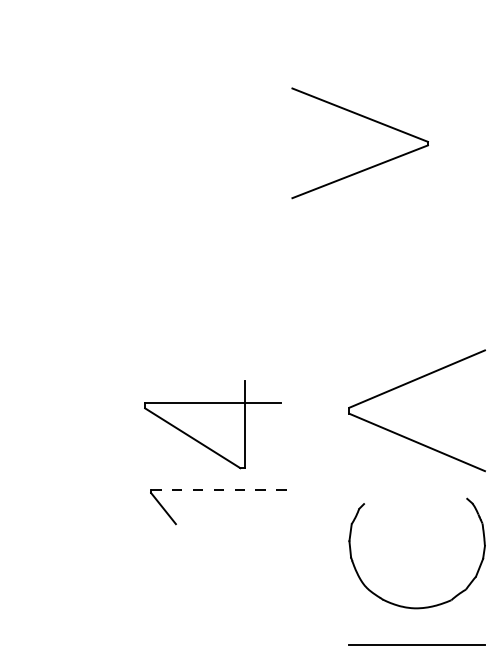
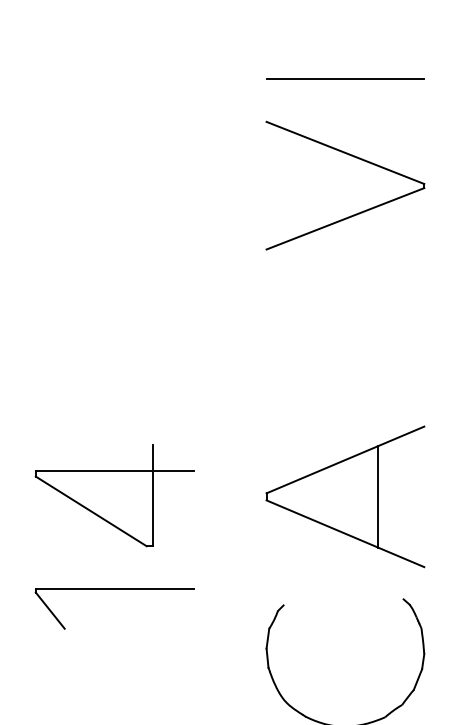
line: (416, 51) -> (344, 78), added
part: (370, 120) -> (357, 159), moved
line: (445, 410) -> (378, 496), added
part: (212, 424) -> (114, 495), moved
line: (218, 489) -> (114, 588), dashed -> solid

